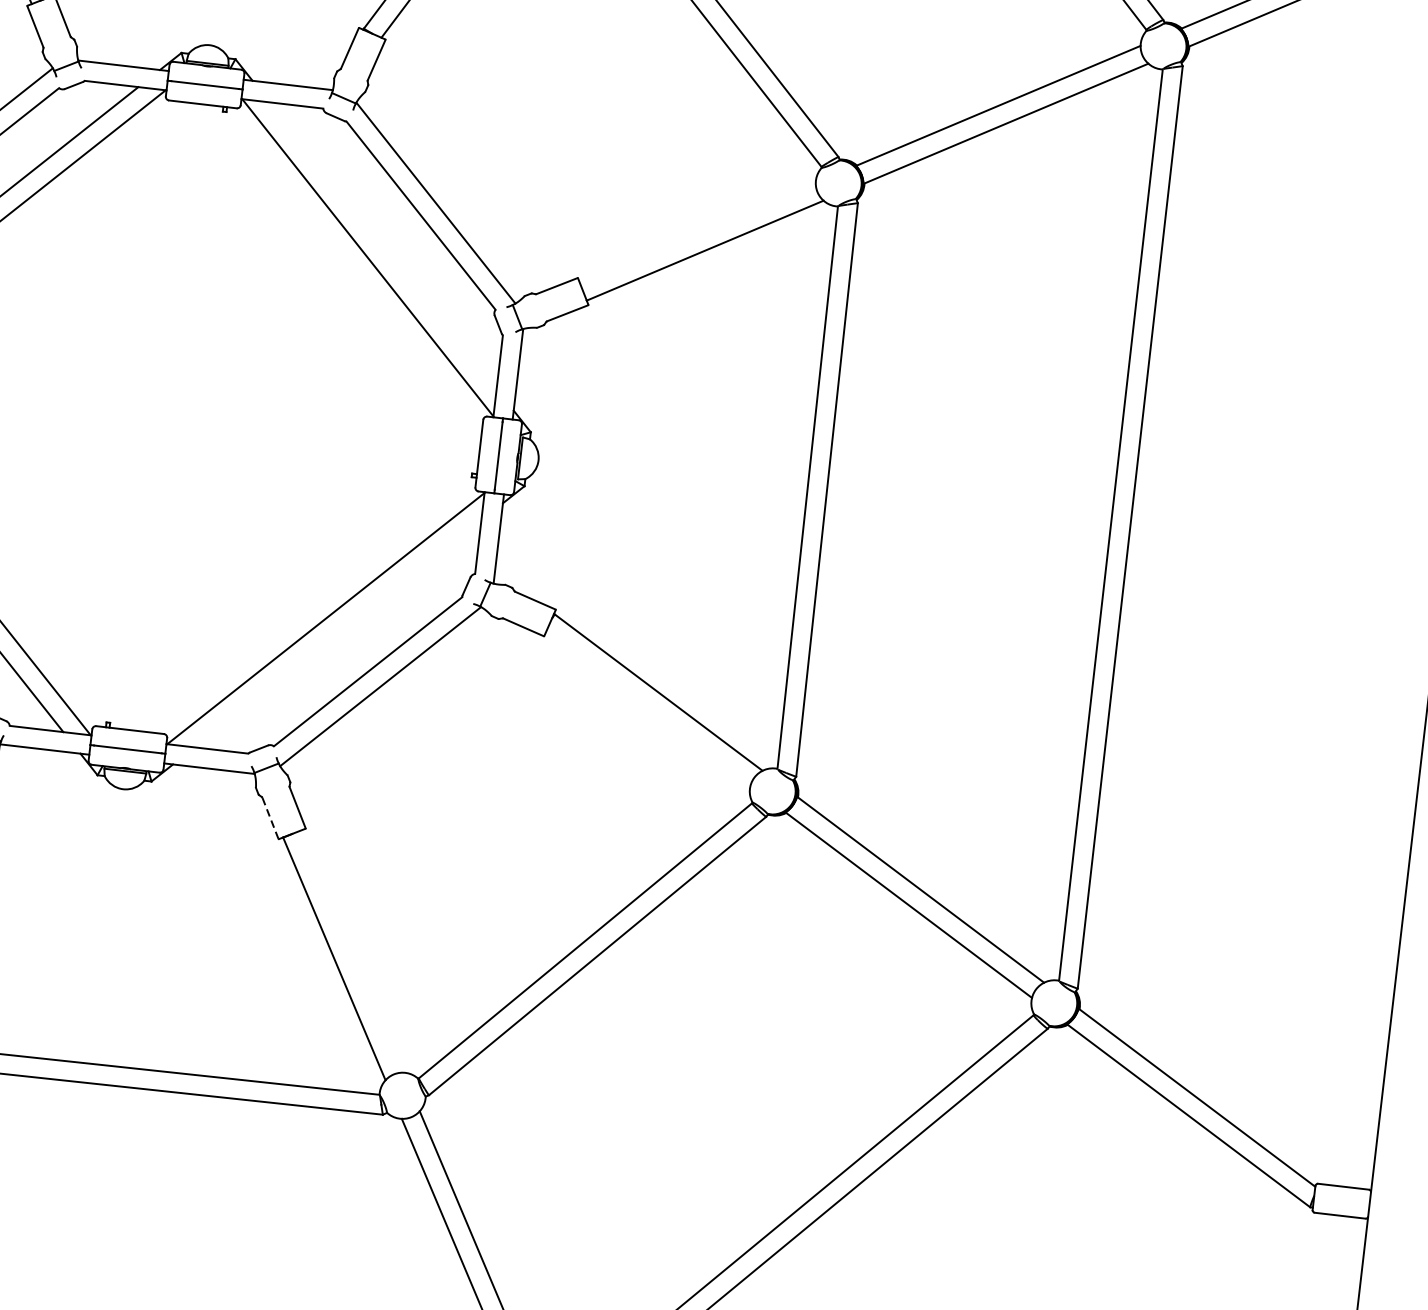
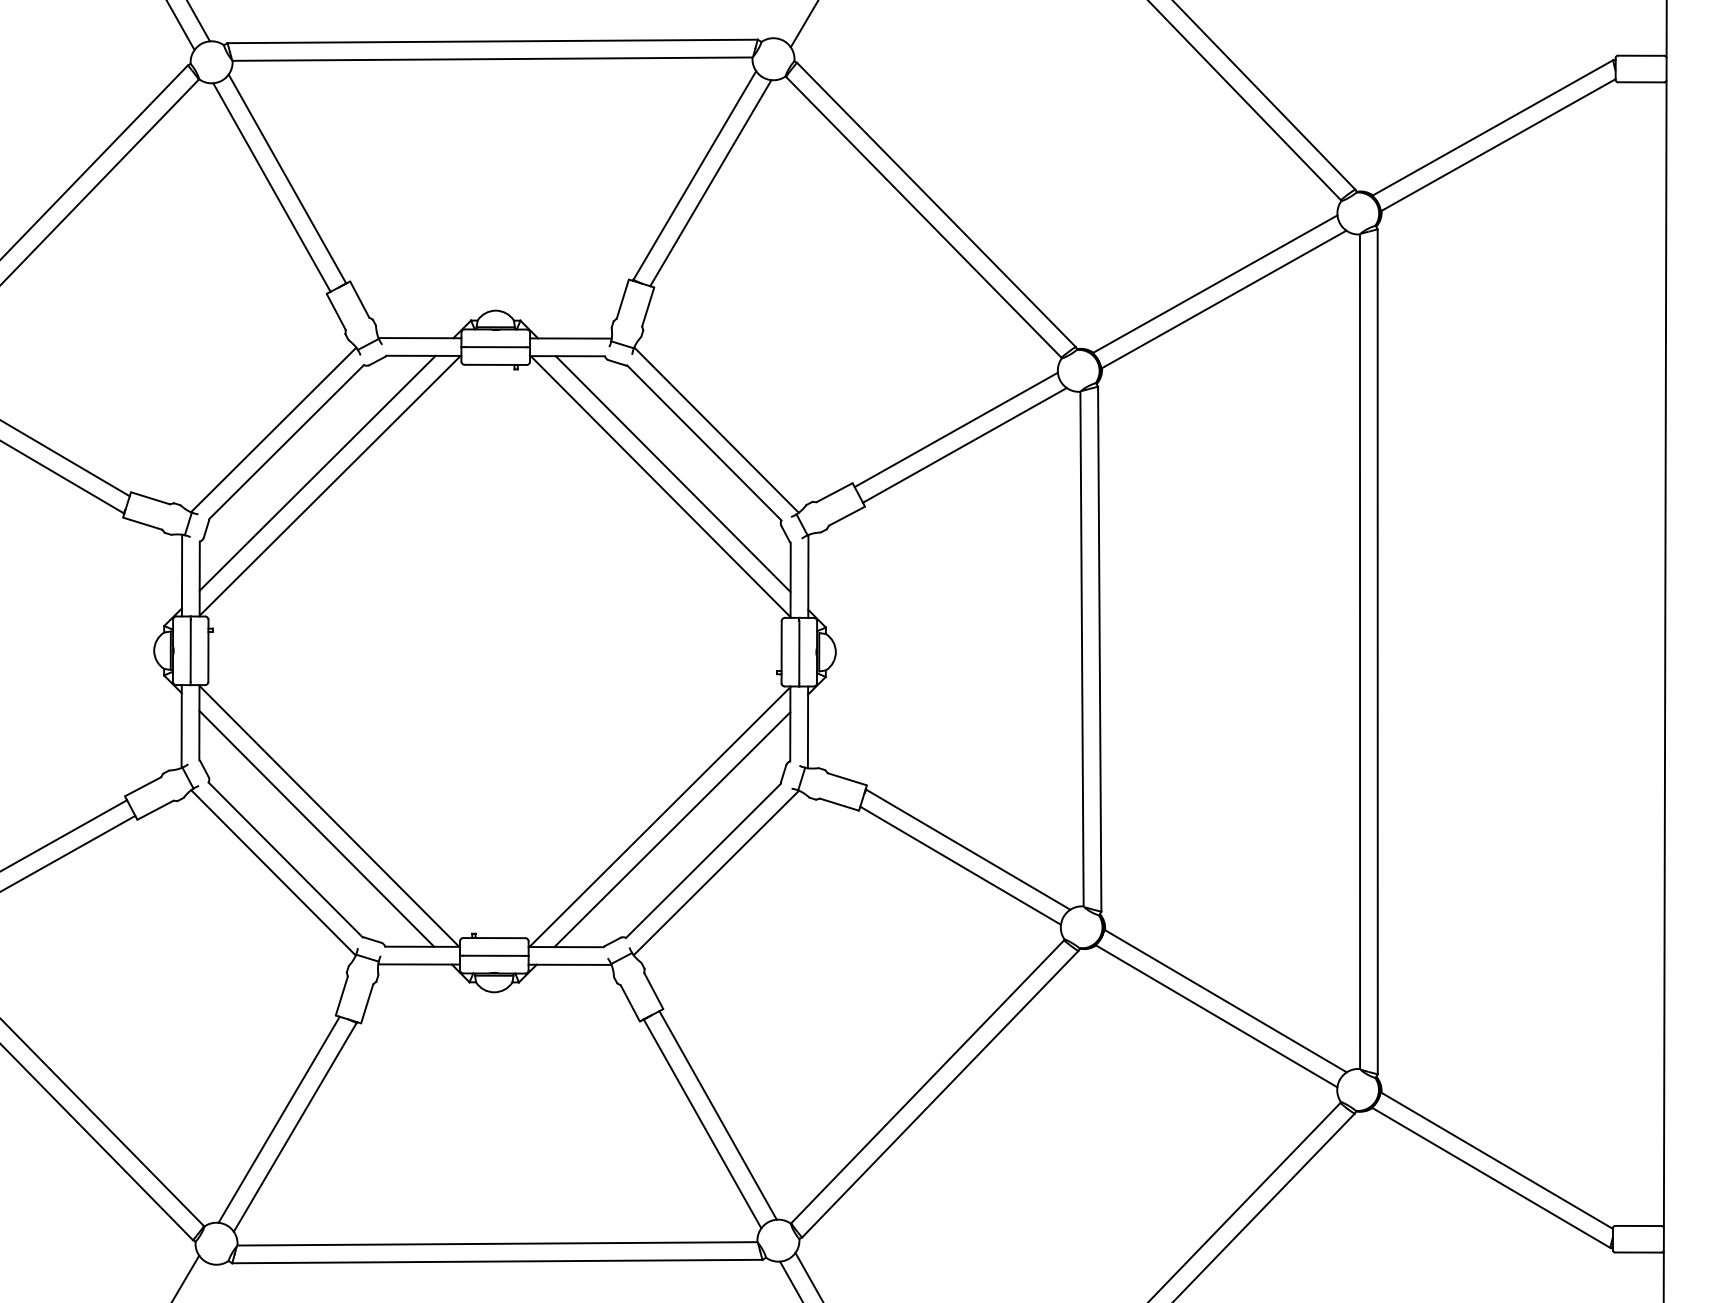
line: (696, 232) -> (955, 429), added
line: (382, 246) -> (672, 474), added
line: (338, 633) -> (672, 829), added
line: (648, 708) -> (960, 865), added
line: (270, 818) -> (630, 1003), dashed -> solid
line: (351, 951) -> (717, 1115), added

